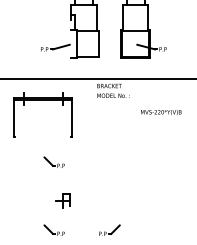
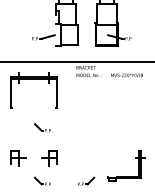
text: (160, 112) -> (126, 75), moved
part: (23, 201) -> (18, 158), added
part: (63, 201) -> (49, 158), size x1.43
part: (160, 223) -> (126, 176), added

